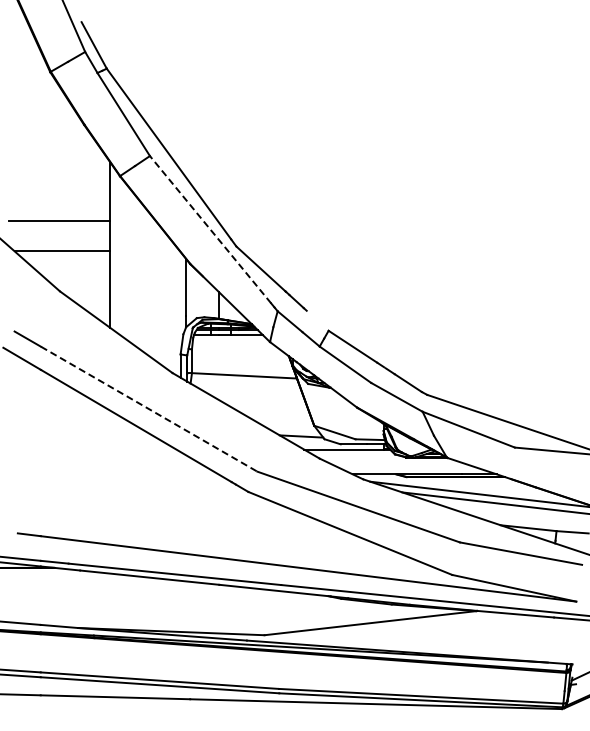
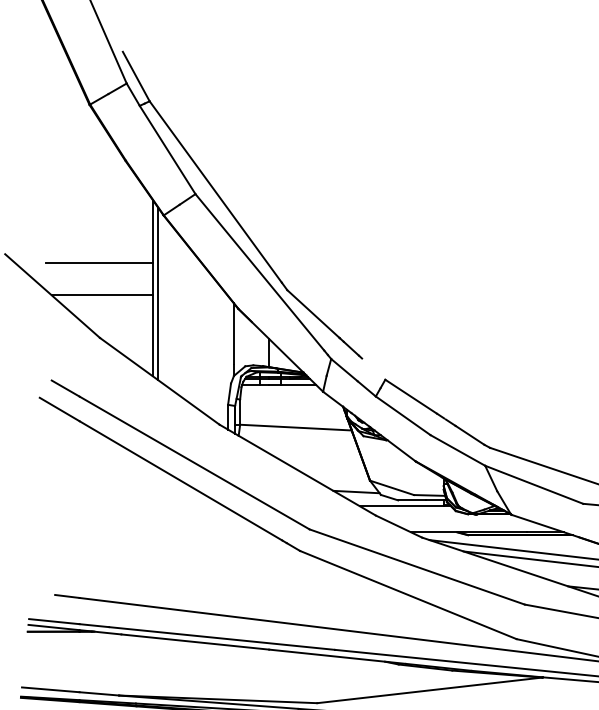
line: (210, 229) -> (259, 272), dashed -> solid
line: (114, 249) -> (157, 293), added
line: (149, 409) -> (195, 463), dashed -> solid

